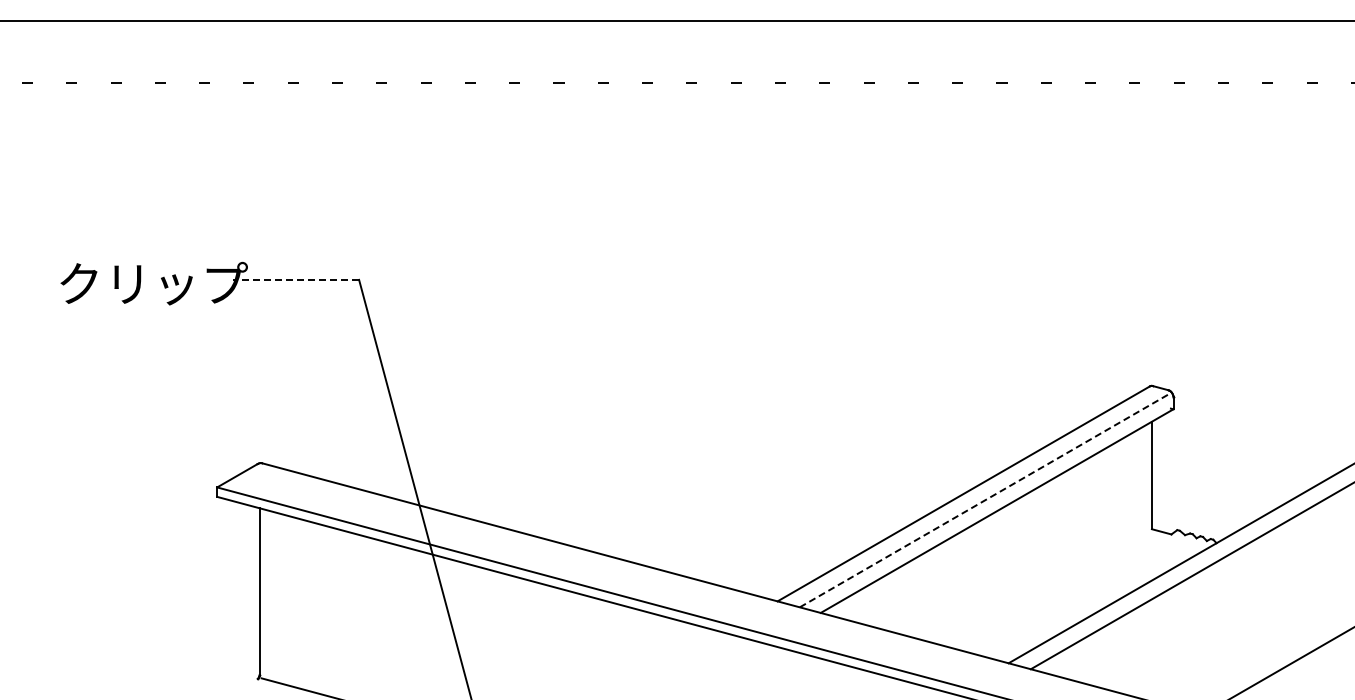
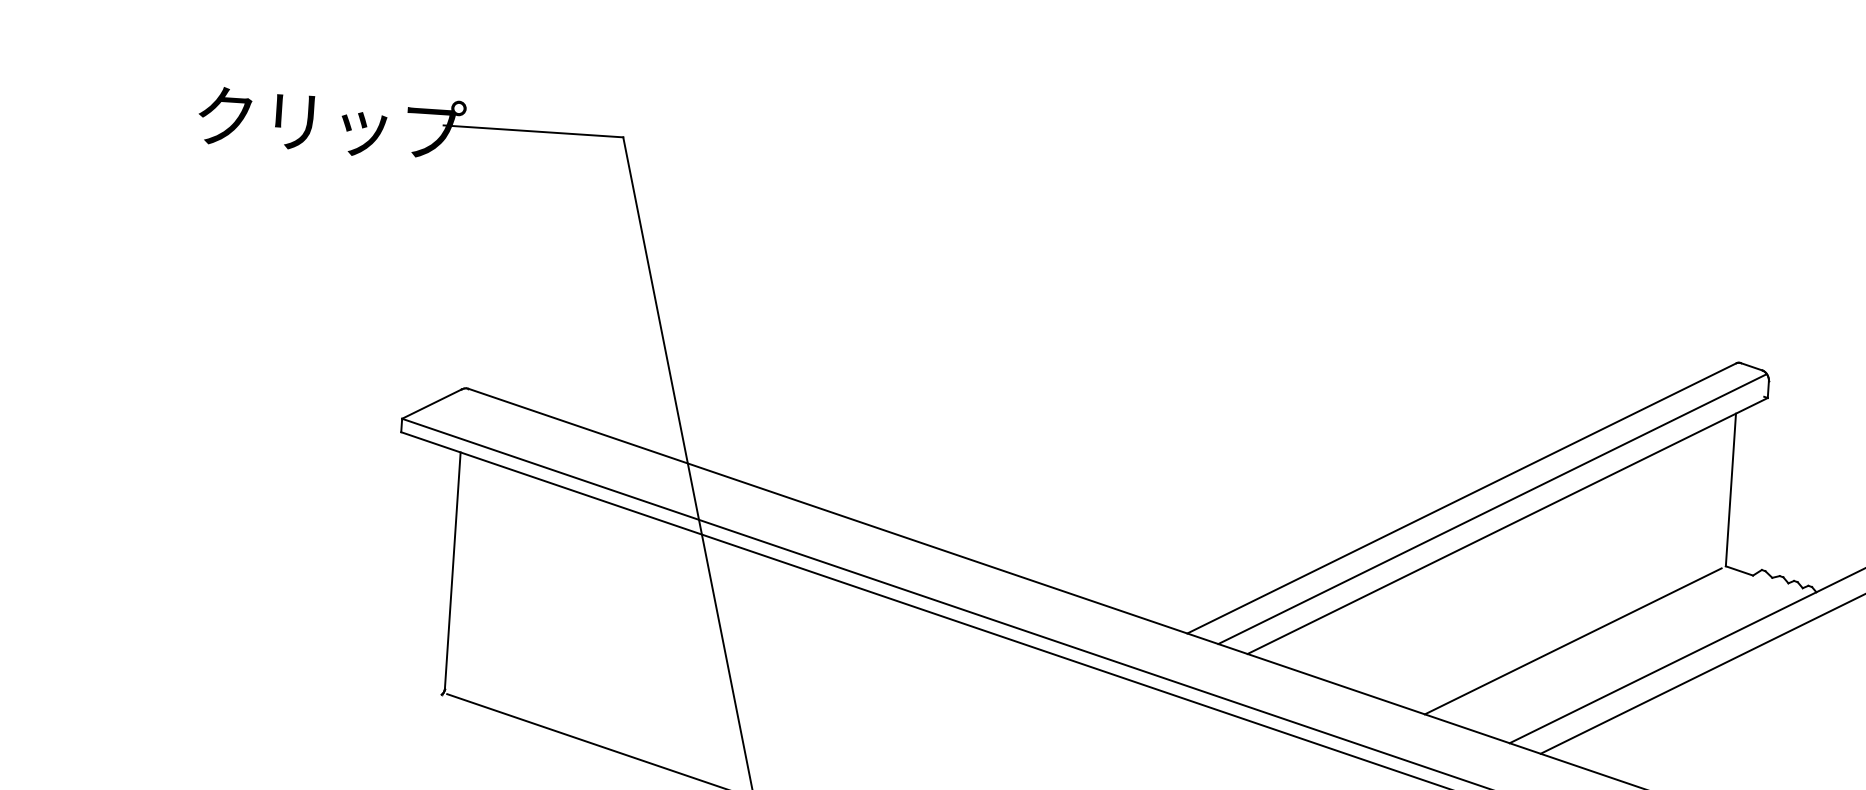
line: (295, 279) -> (532, 130), dashed -> solid
line: (985, 499) -> (1492, 508), dashed -> solid
line: (1048, 588) -> (1573, 640), added

